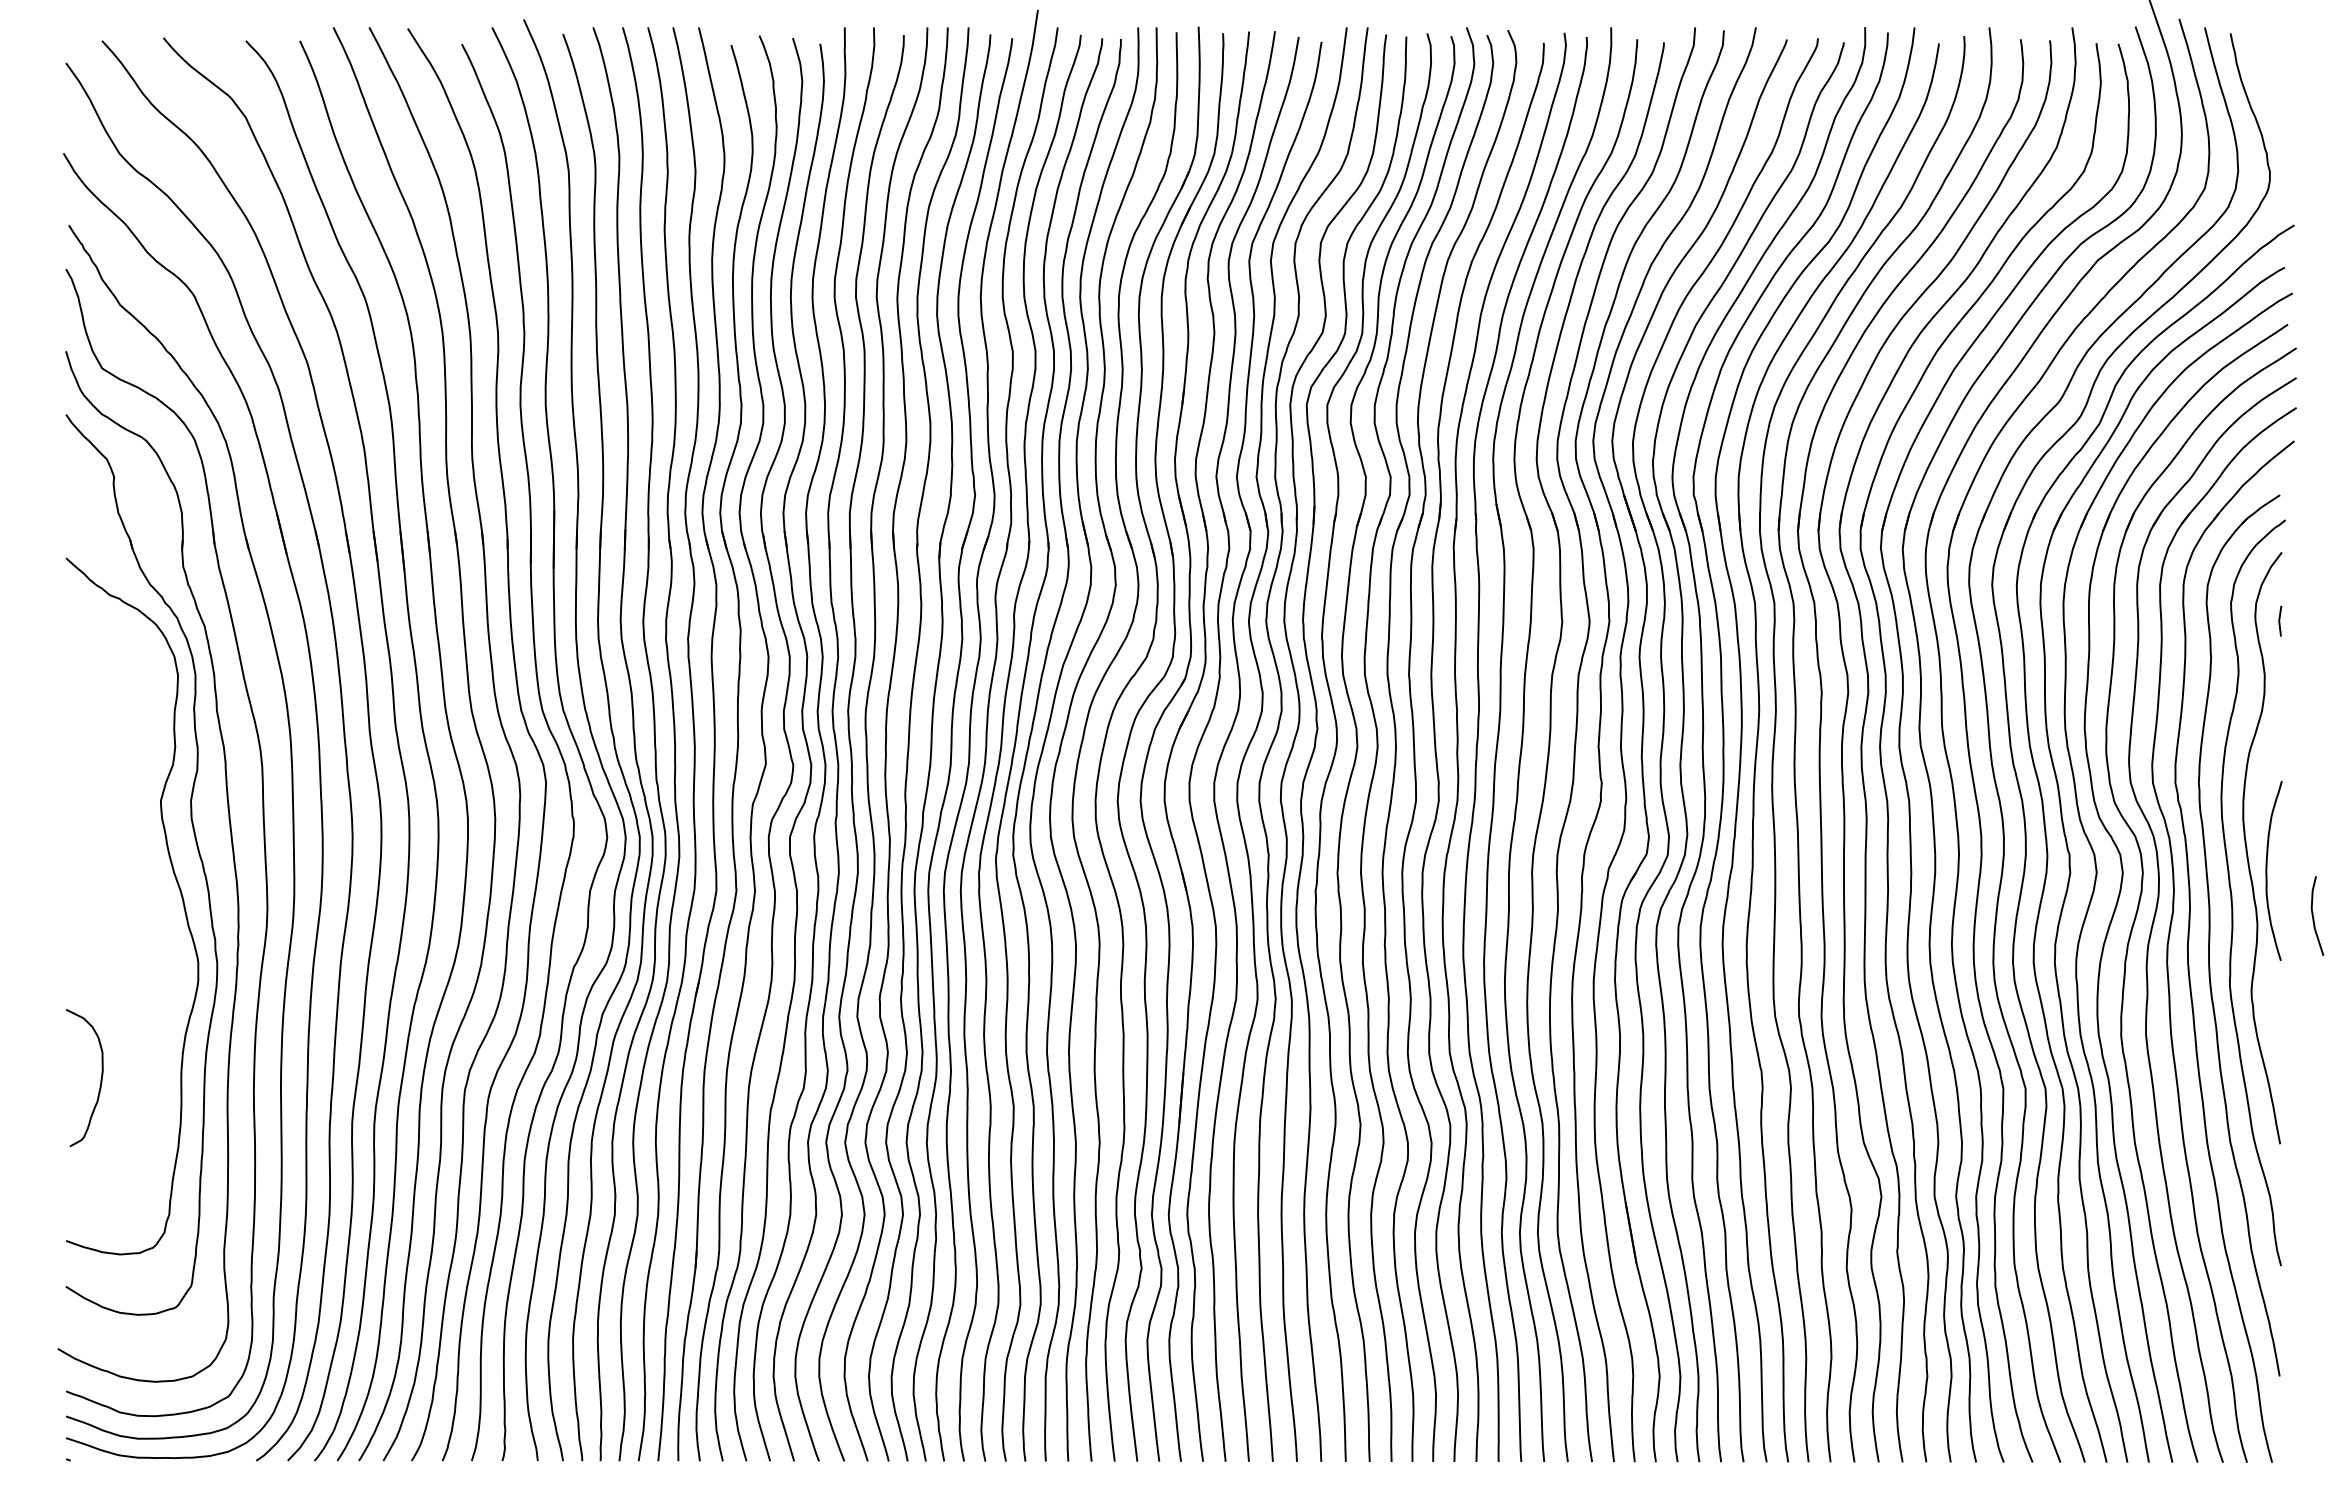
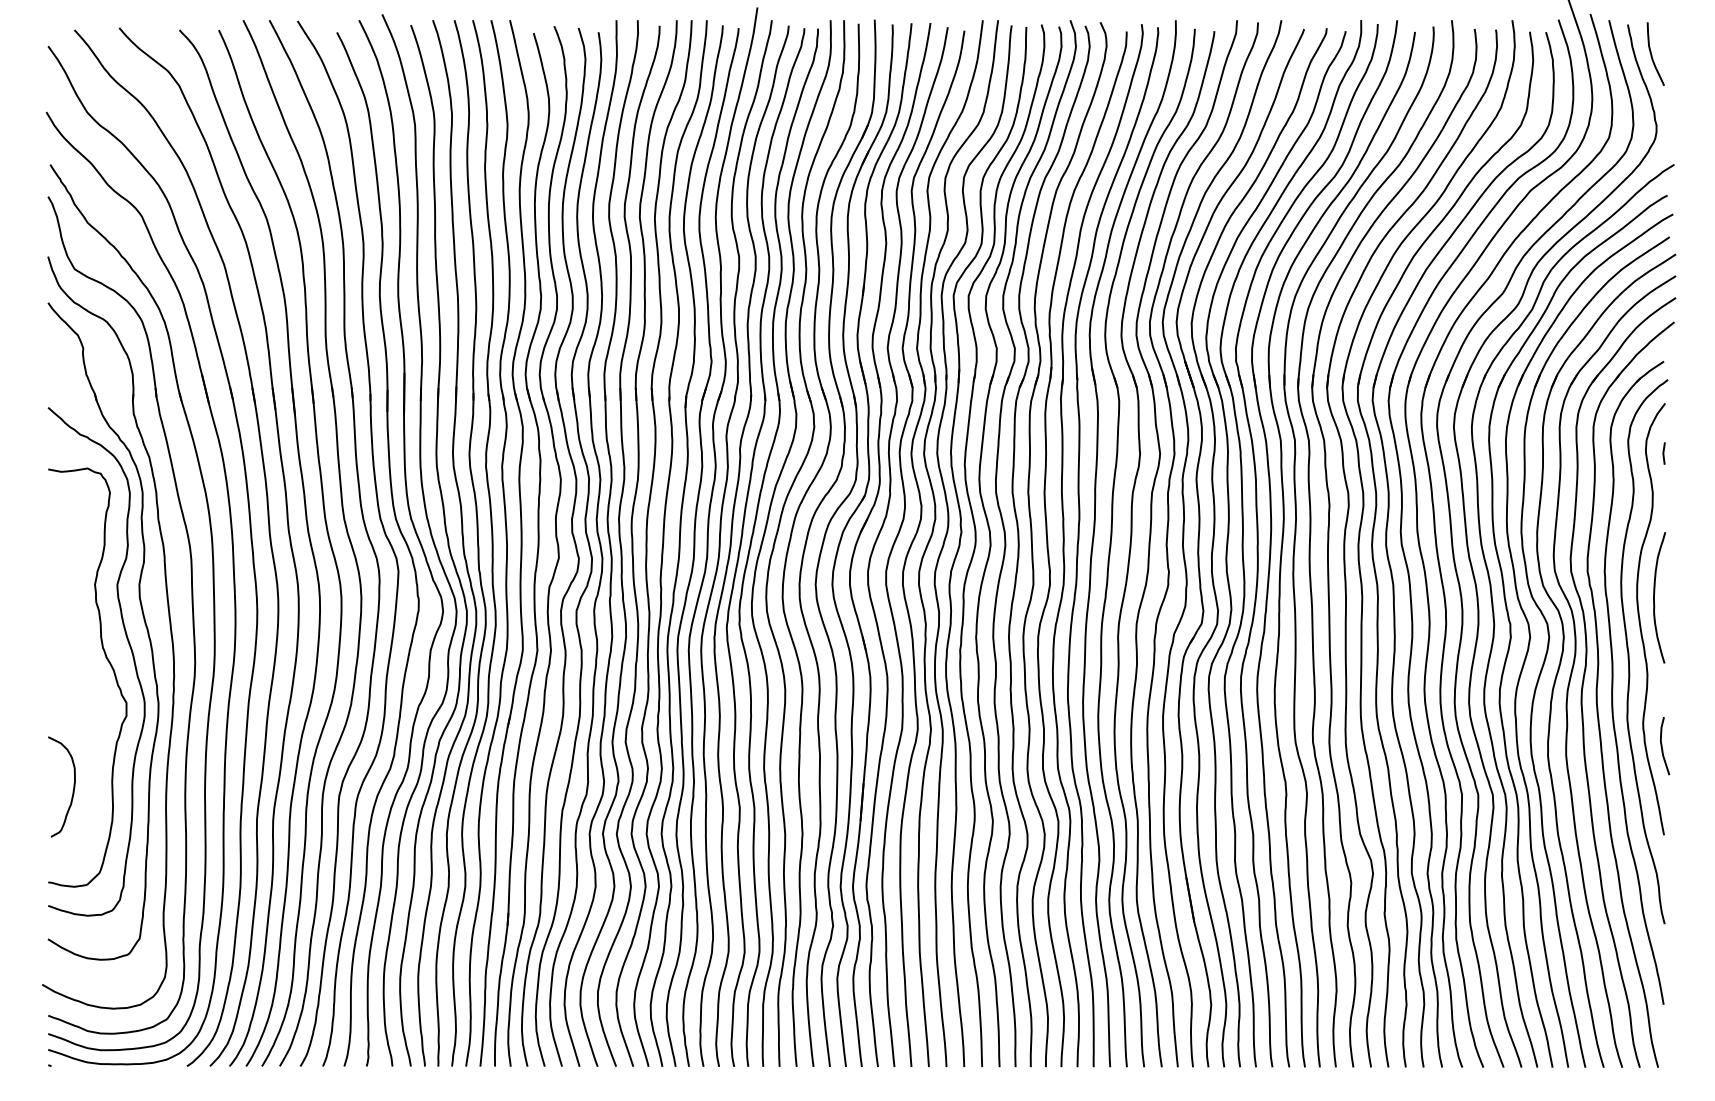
curve: (2263, 73) -> (1651, 53), added
curve: (2267, 870) -> (1654, 597), moved
curve: (151, 912) -> (110, 666), added
curve: (2313, 915) -> (1662, 745), moved

